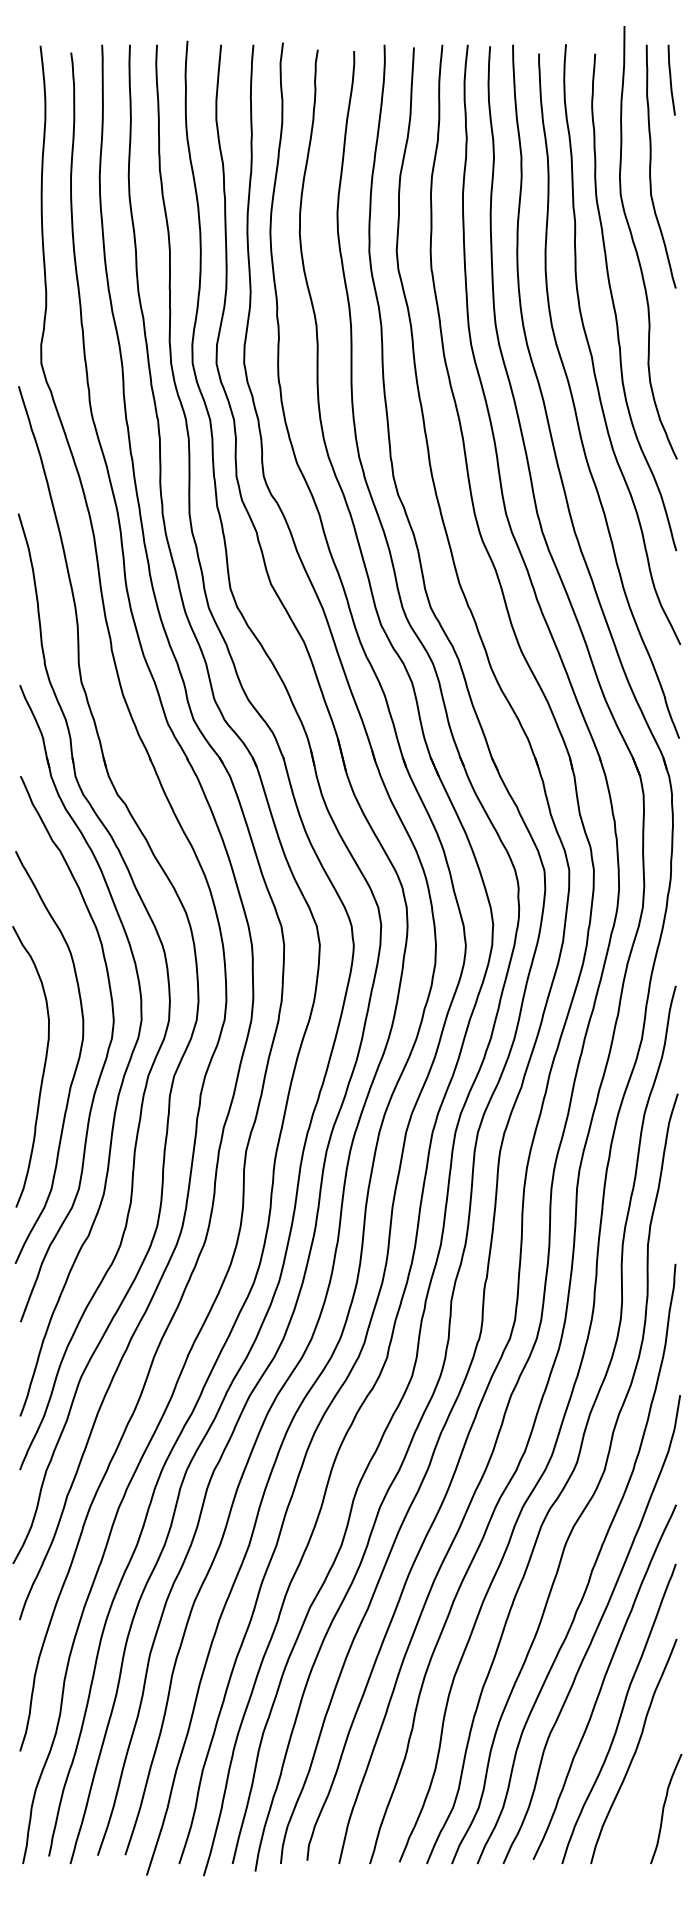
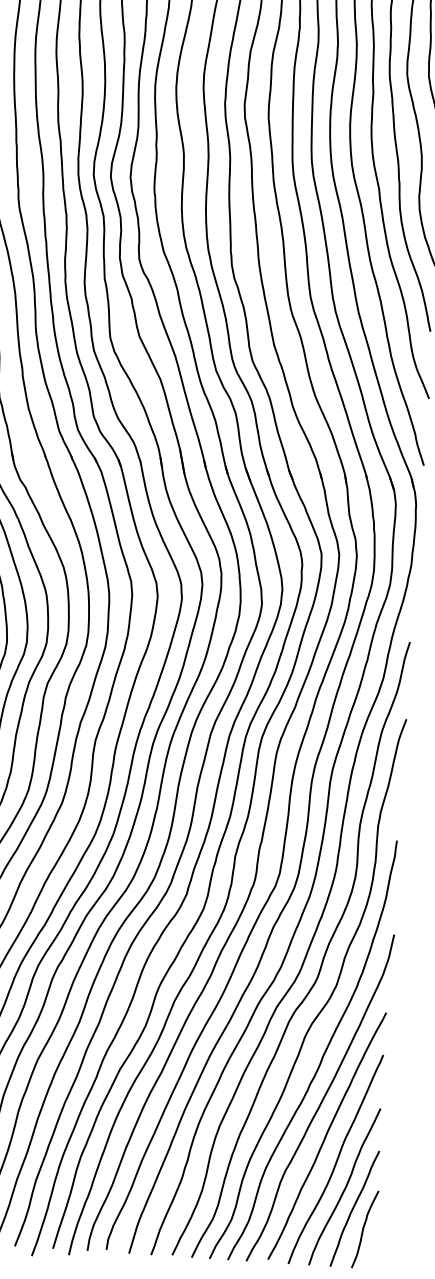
curve: (648, 1781) -> (353, 1209), added

